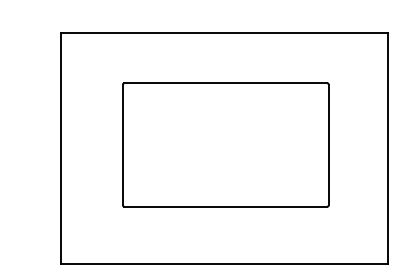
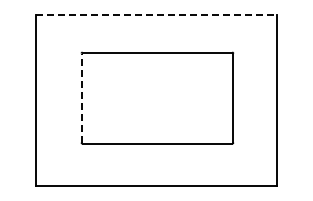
line: (224, 33) -> (156, 15), solid -> dashed
line: (122, 145) -> (81, 98), solid -> dashed

